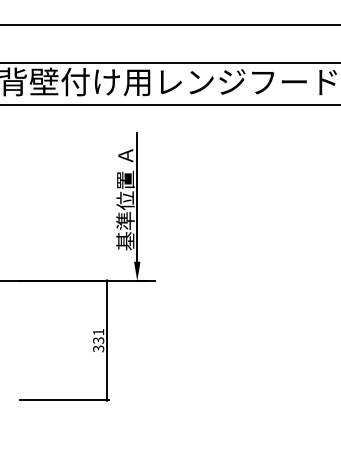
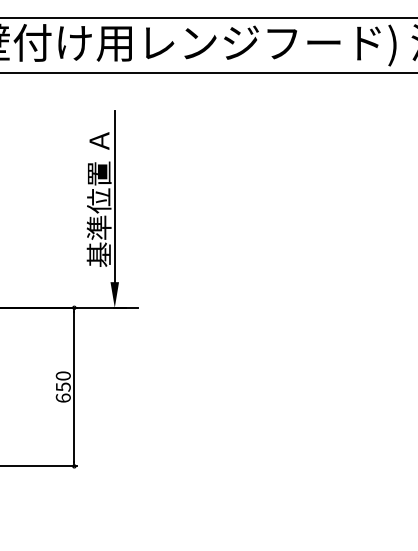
text: (98, 340) -> (63, 387), 331 -> 650

